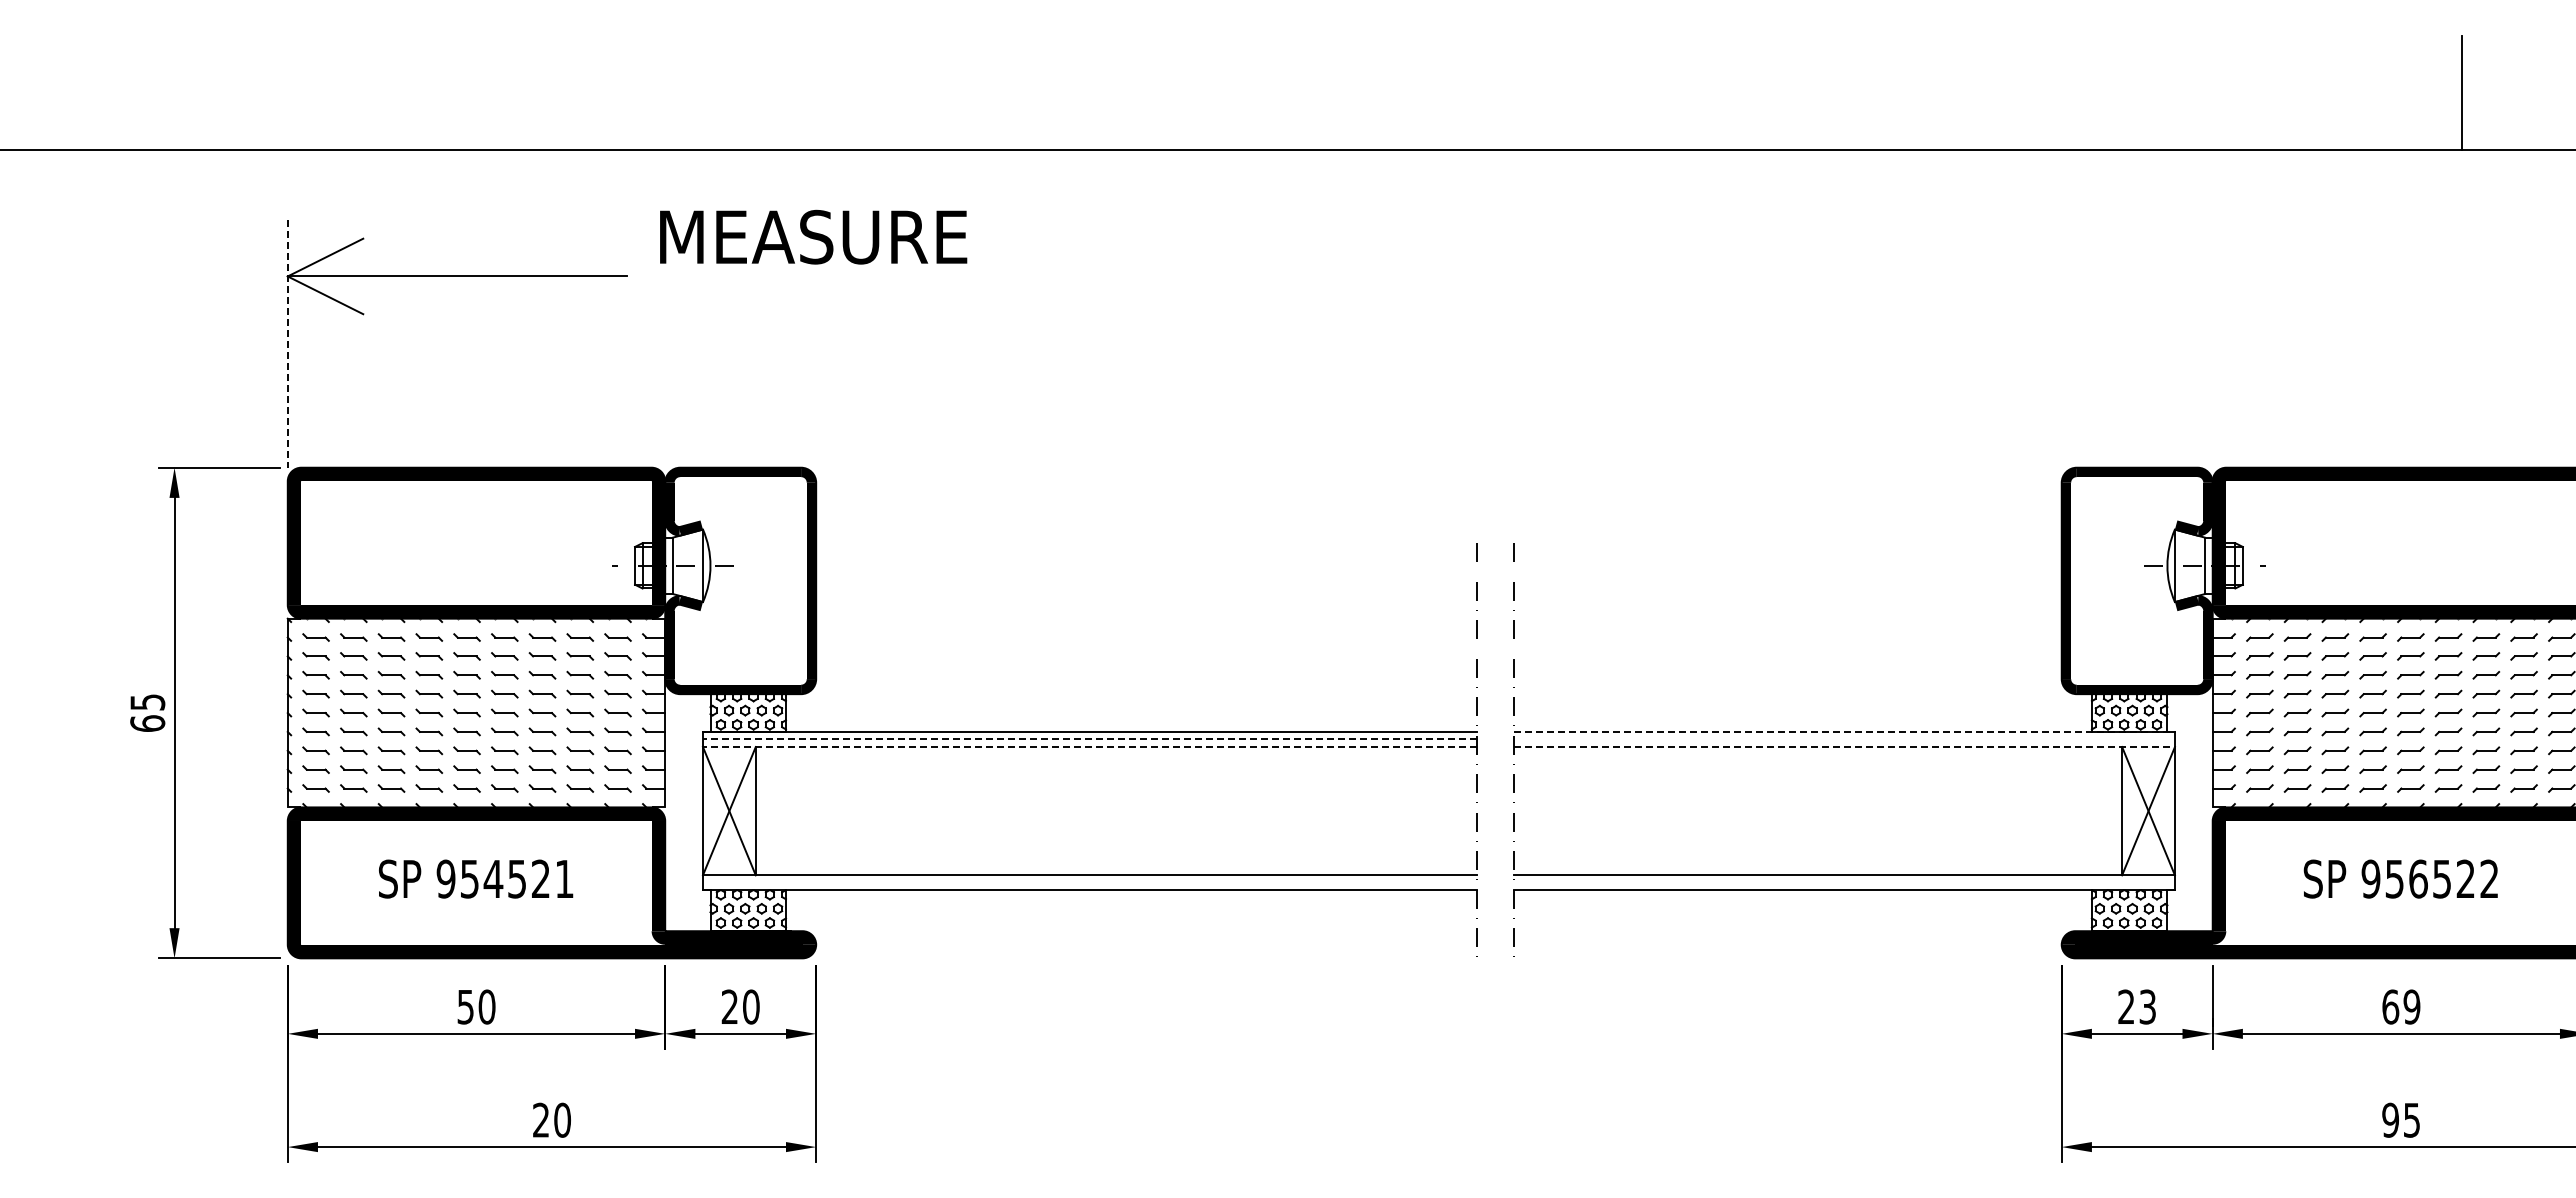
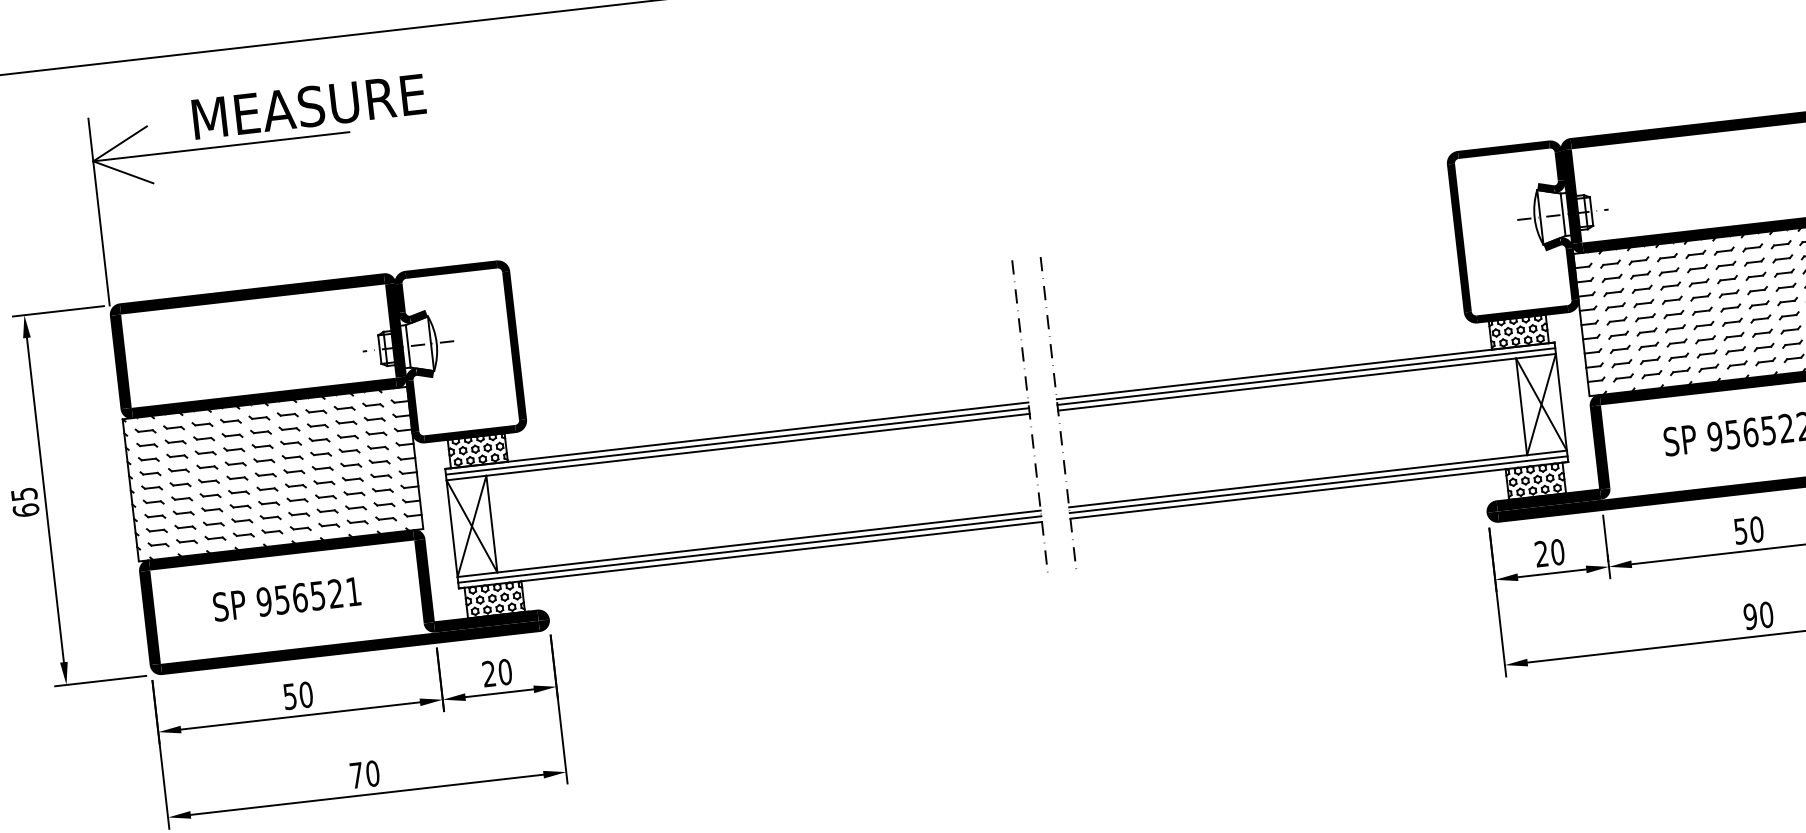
text: (813, 236) -> (308, 106), moved
line: (287, 343) -> (98, 211), dashed -> solid
line: (1845, 731) -> (1306, 370), dashed -> solid
line: (1089, 739) -> (737, 441), dashed -> solid
line: (1844, 739) -> (1306, 376), added
line: (1089, 747) -> (737, 447), dashed -> solid
line: (1845, 747) -> (1307, 382), dashed -> solid
text: (493, 878) -> (300, 597), 954521 -> 956521
line: (1089, 882) -> (749, 549), added
line: (1844, 882) -> (1318, 484), added
text: (2147, 1006) -> (1557, 551), 23 -> 20
text: (2401, 1006) -> (1748, 530), 69 -> 50
text: (541, 1119) -> (356, 774), 20 -> 70
text: (2411, 1119) -> (1766, 614), 95 -> 90

